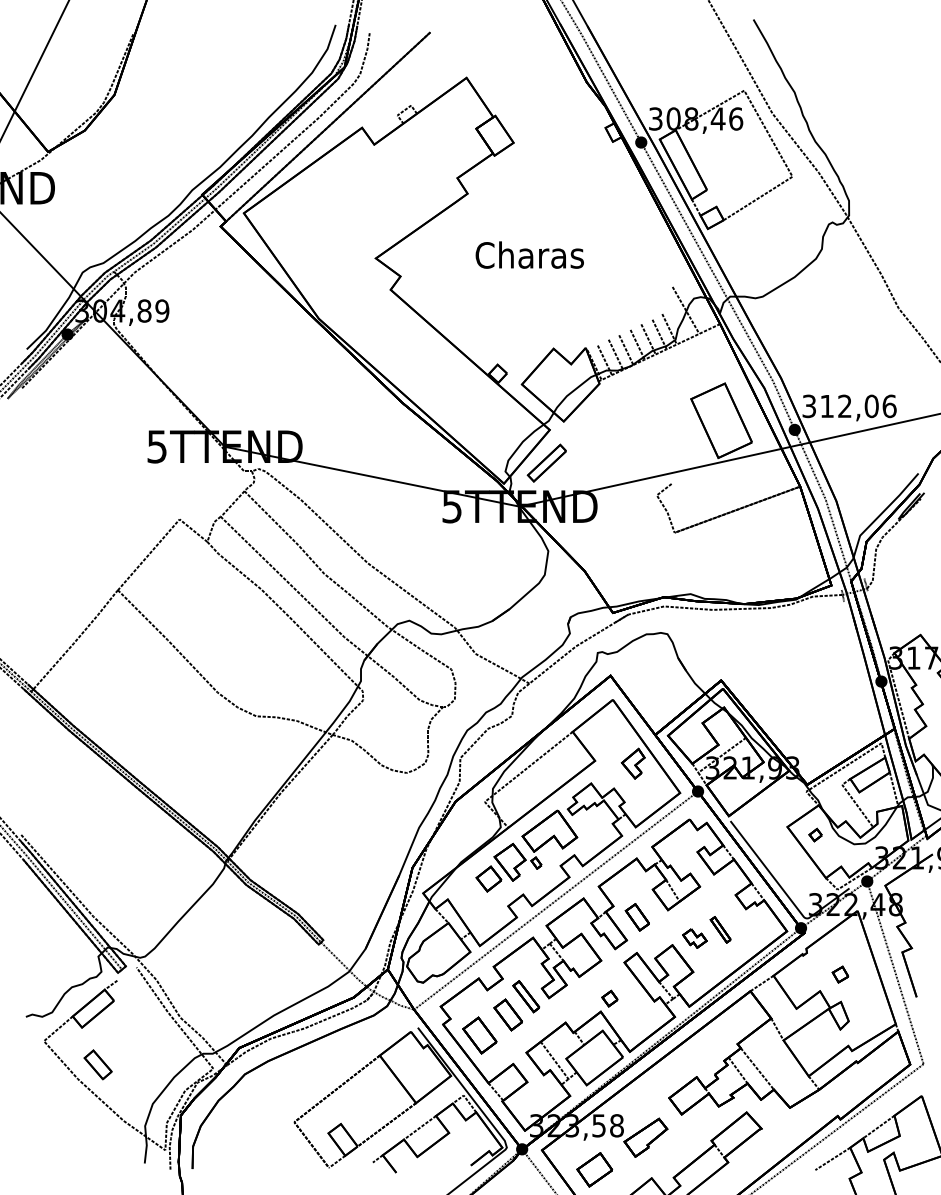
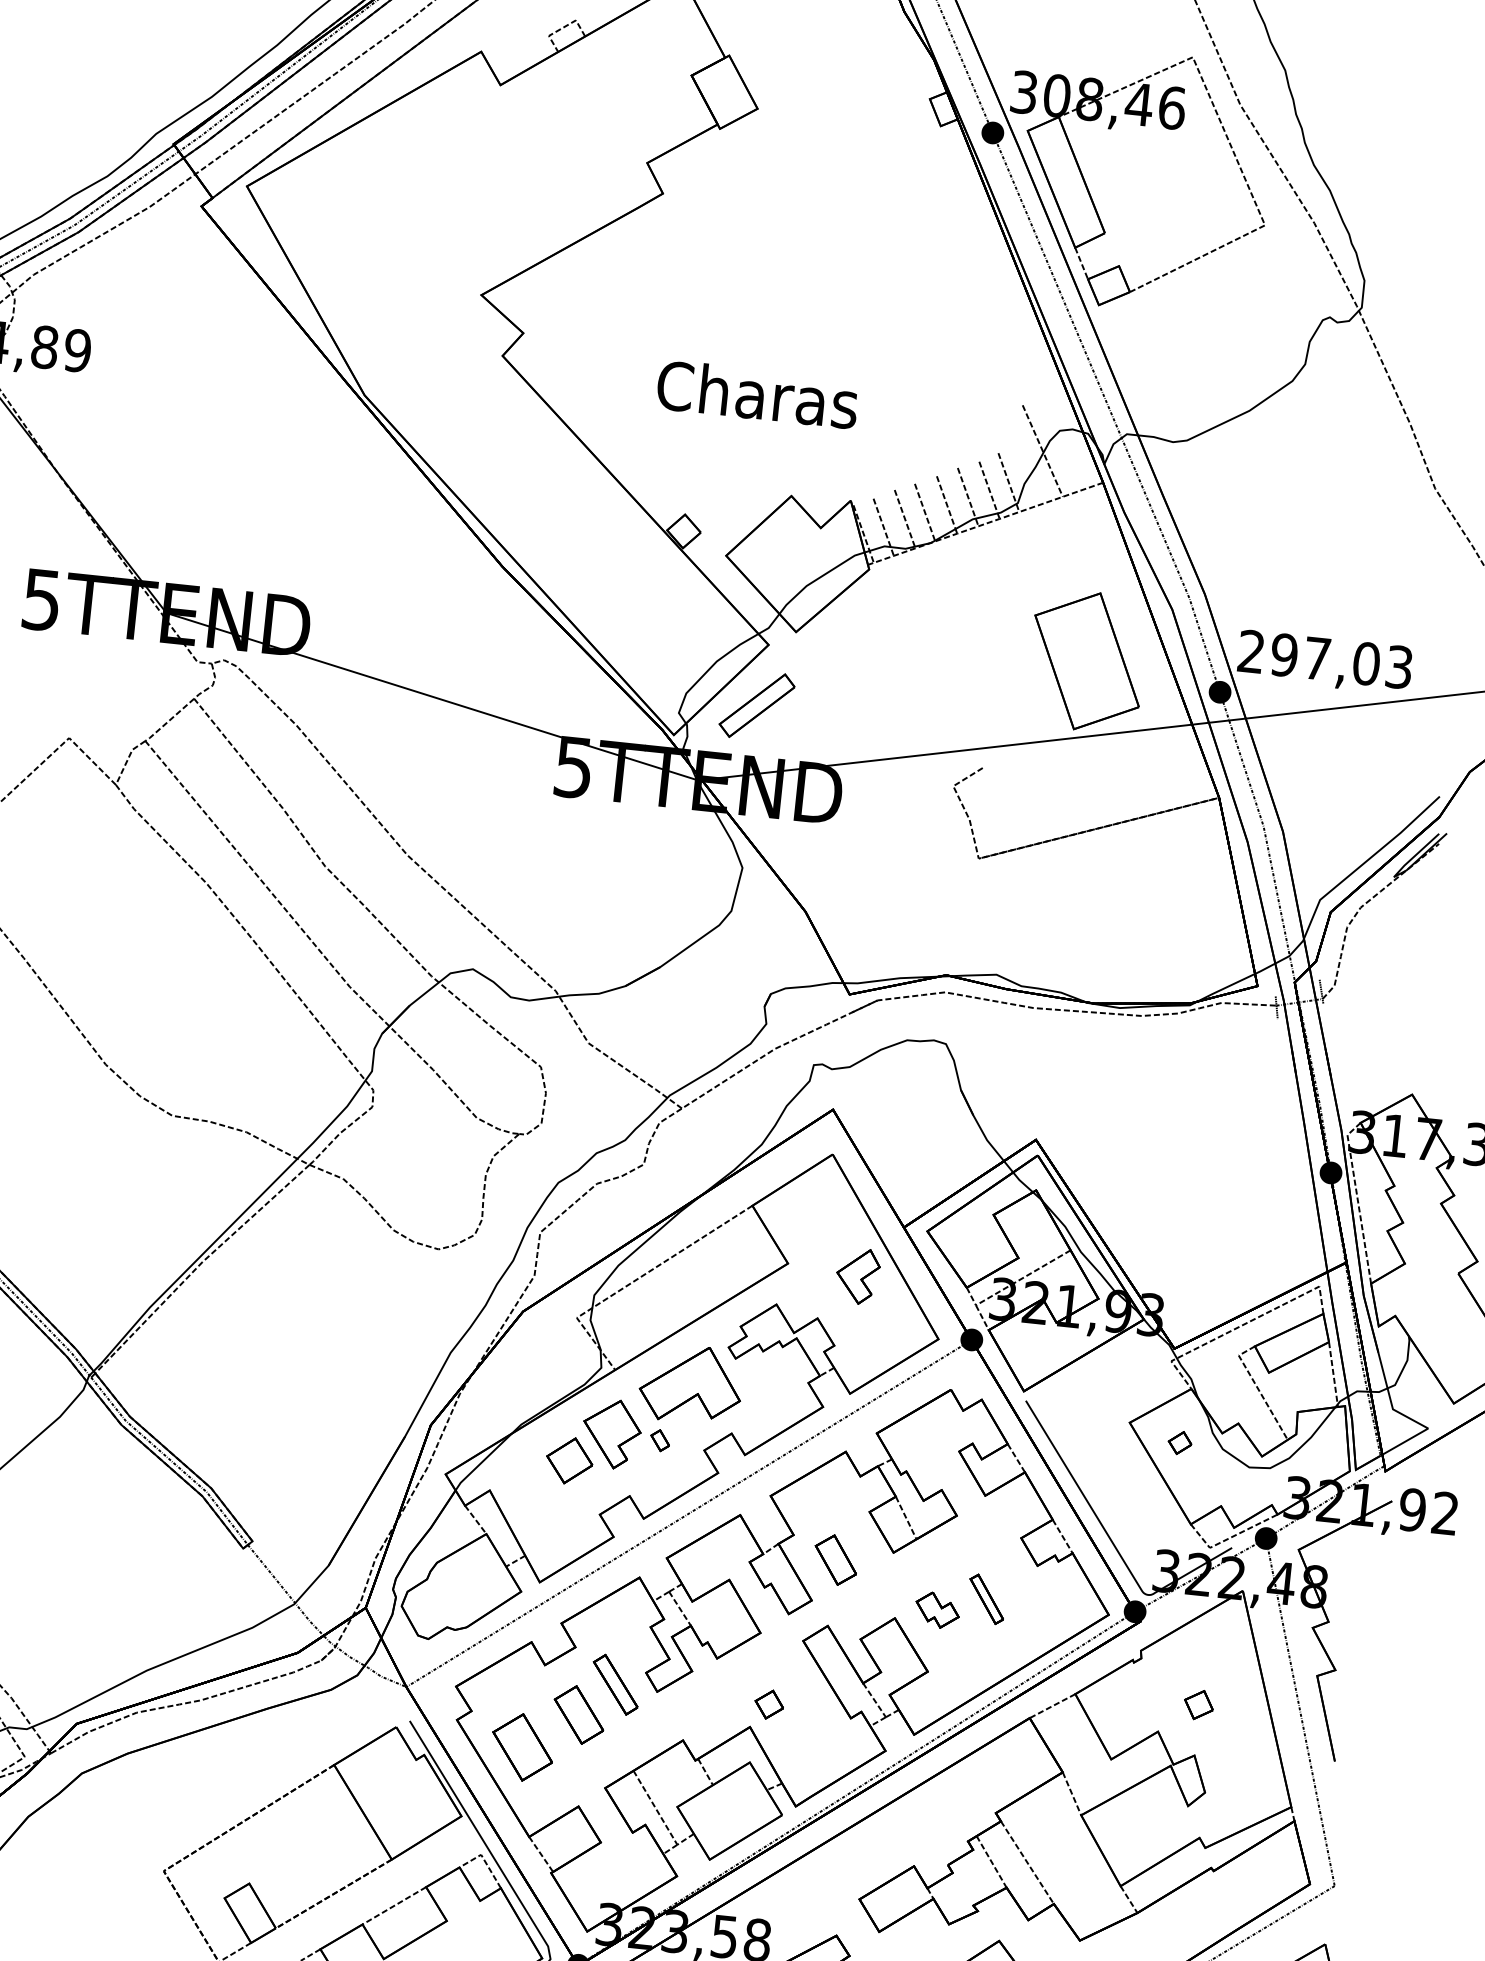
text: (529, 254) -> (757, 393), moved
text: (849, 406) -> (1325, 659), 312,06 -> 297,03

